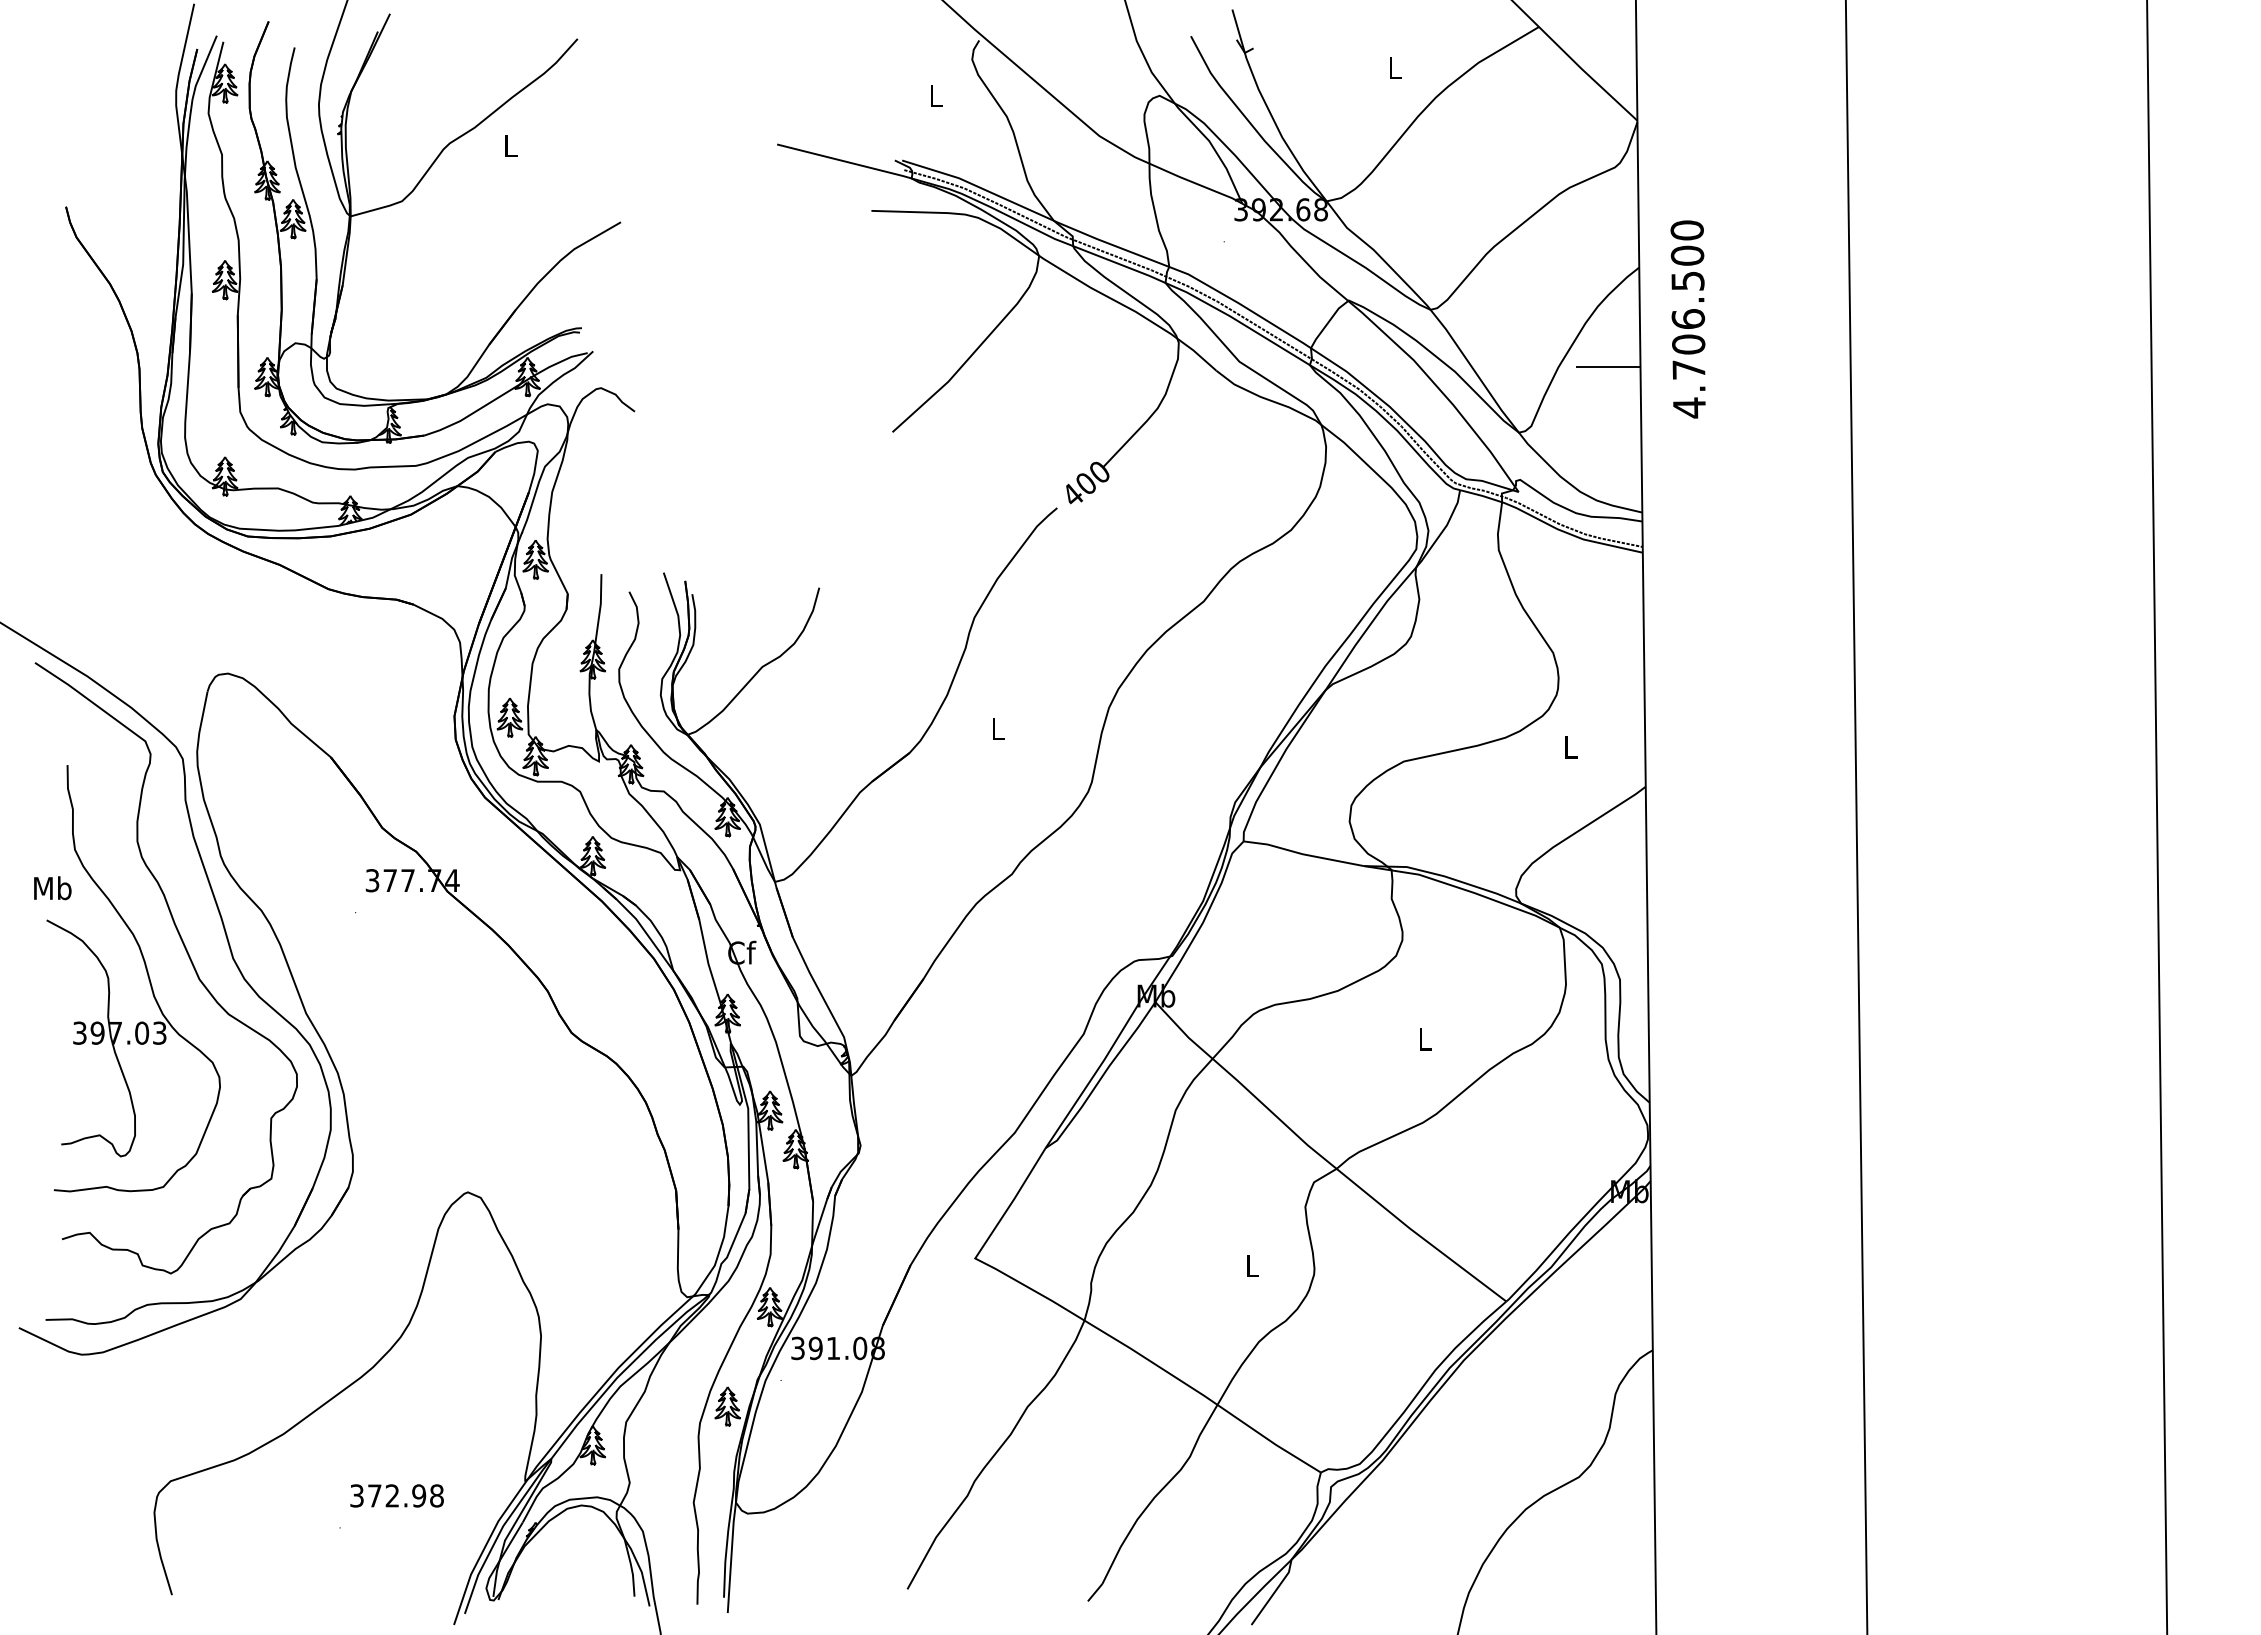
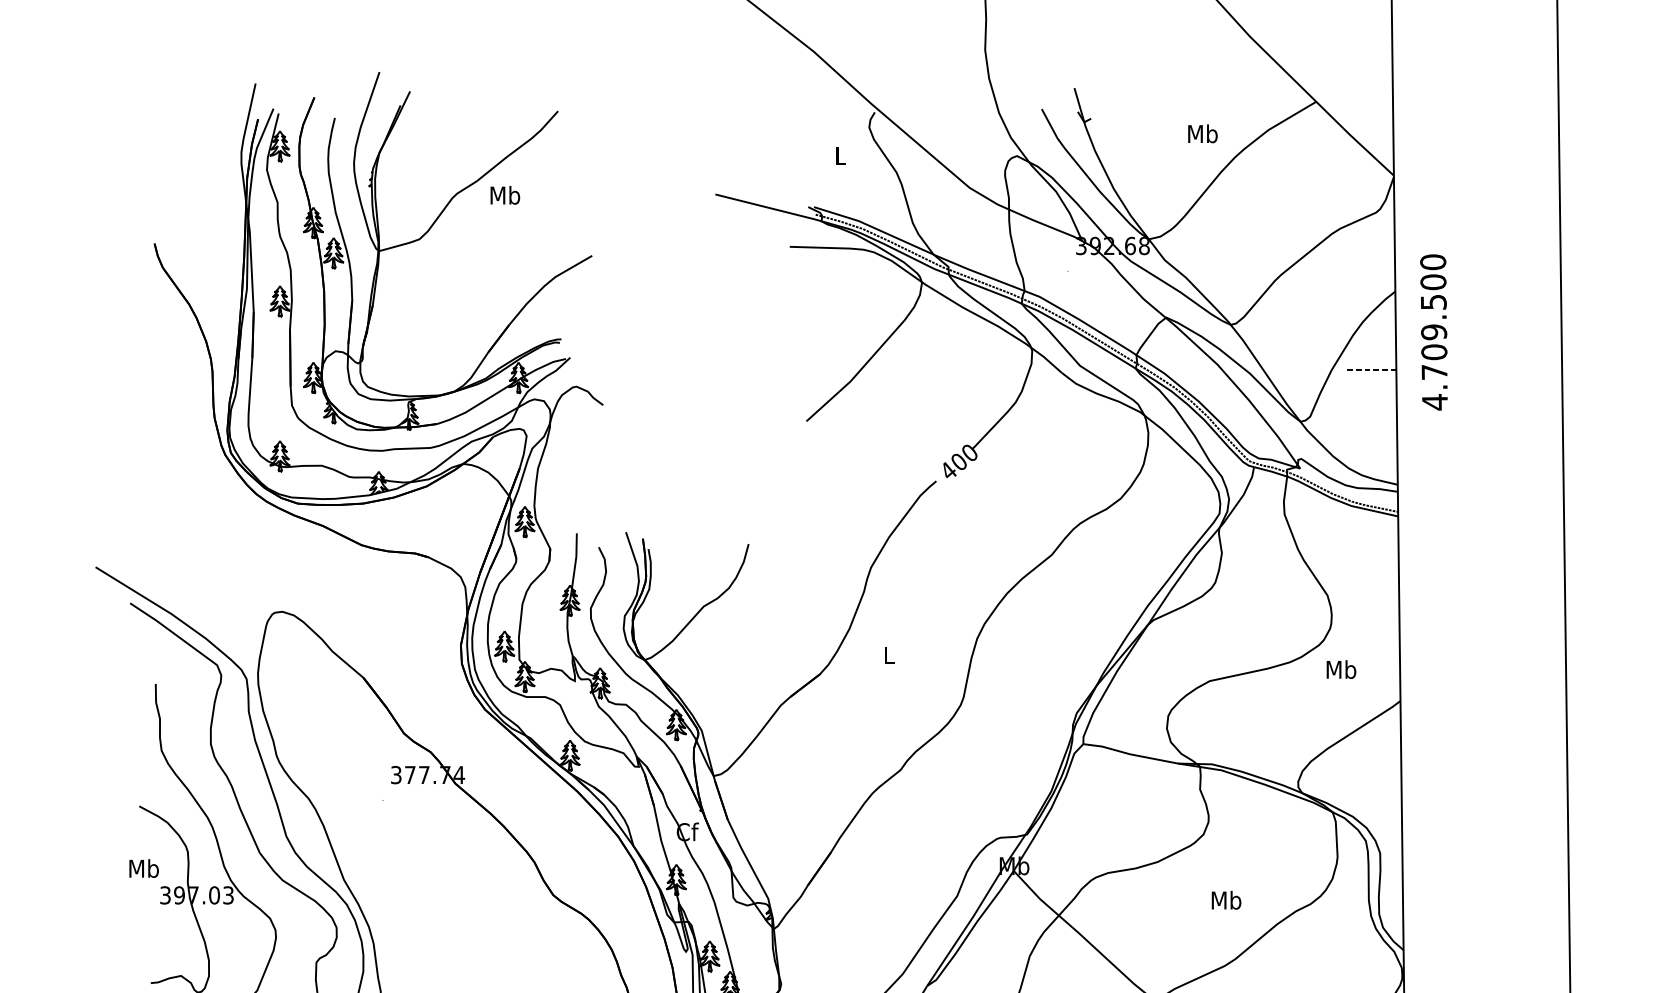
text: (1394, 67) -> (1202, 133), L -> Mb
text: (510, 145) -> (505, 195), L -> Mb
text: (1688, 319) -> (1434, 332), 4.706.500 -> 4.709.500
line: (1607, 366) -> (1370, 369), solid -> dashed
text: (1570, 746) -> (1341, 669), L -> Mb
text: (52, 888) -> (143, 868), moved
text: (1424, 1039) -> (1225, 900), L -> Mb

